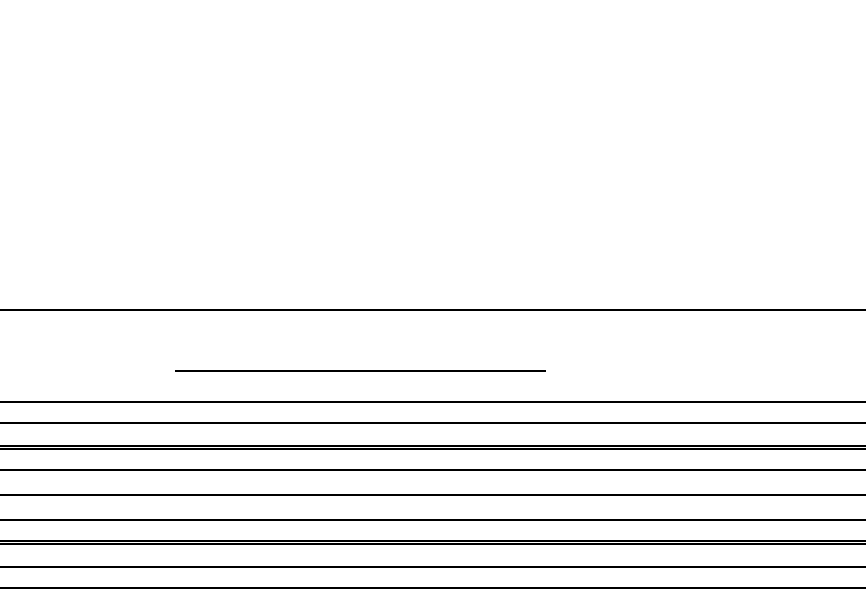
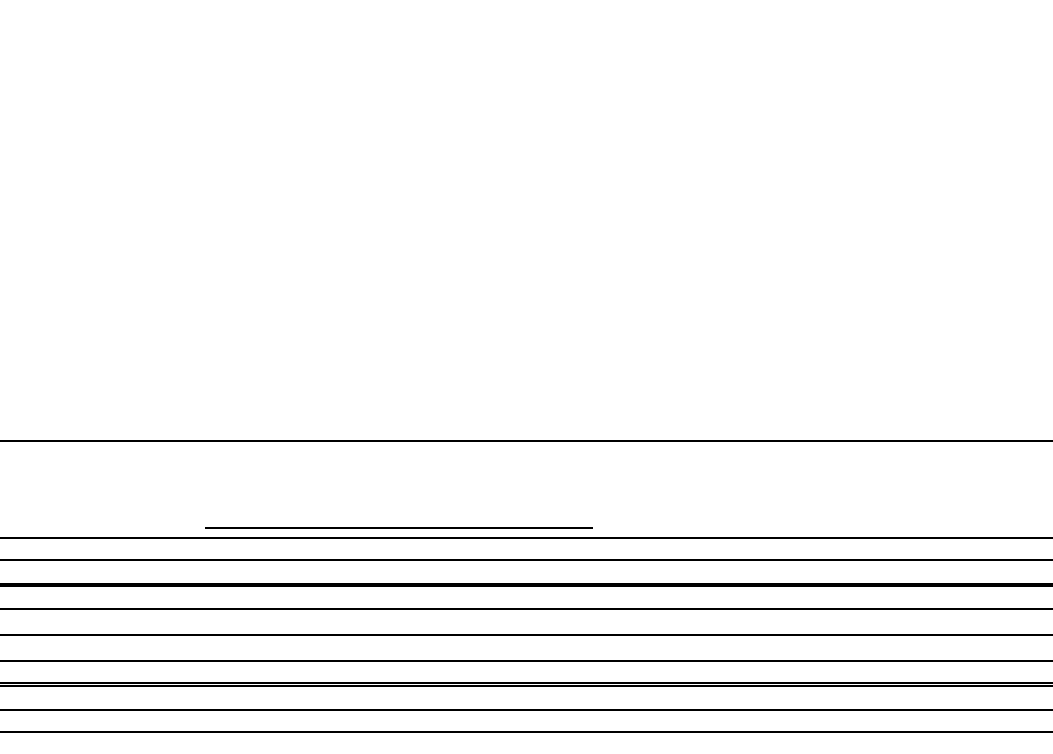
line: (359, 370) -> (398, 527), moved

